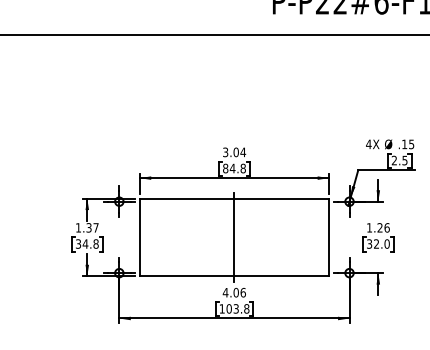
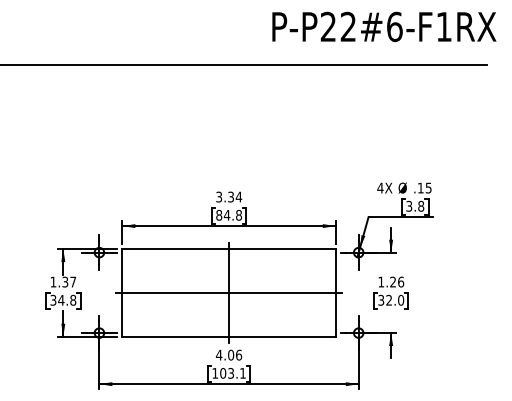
text: (236, 151) -> (231, 196), 3.04 -> 3.34
text: (399, 159) -> (415, 205), 2.5 -> 3.8
line: (234, 237) -> (229, 292), added
text: (247, 309) -> (243, 373), 103.8 -> 103.1

